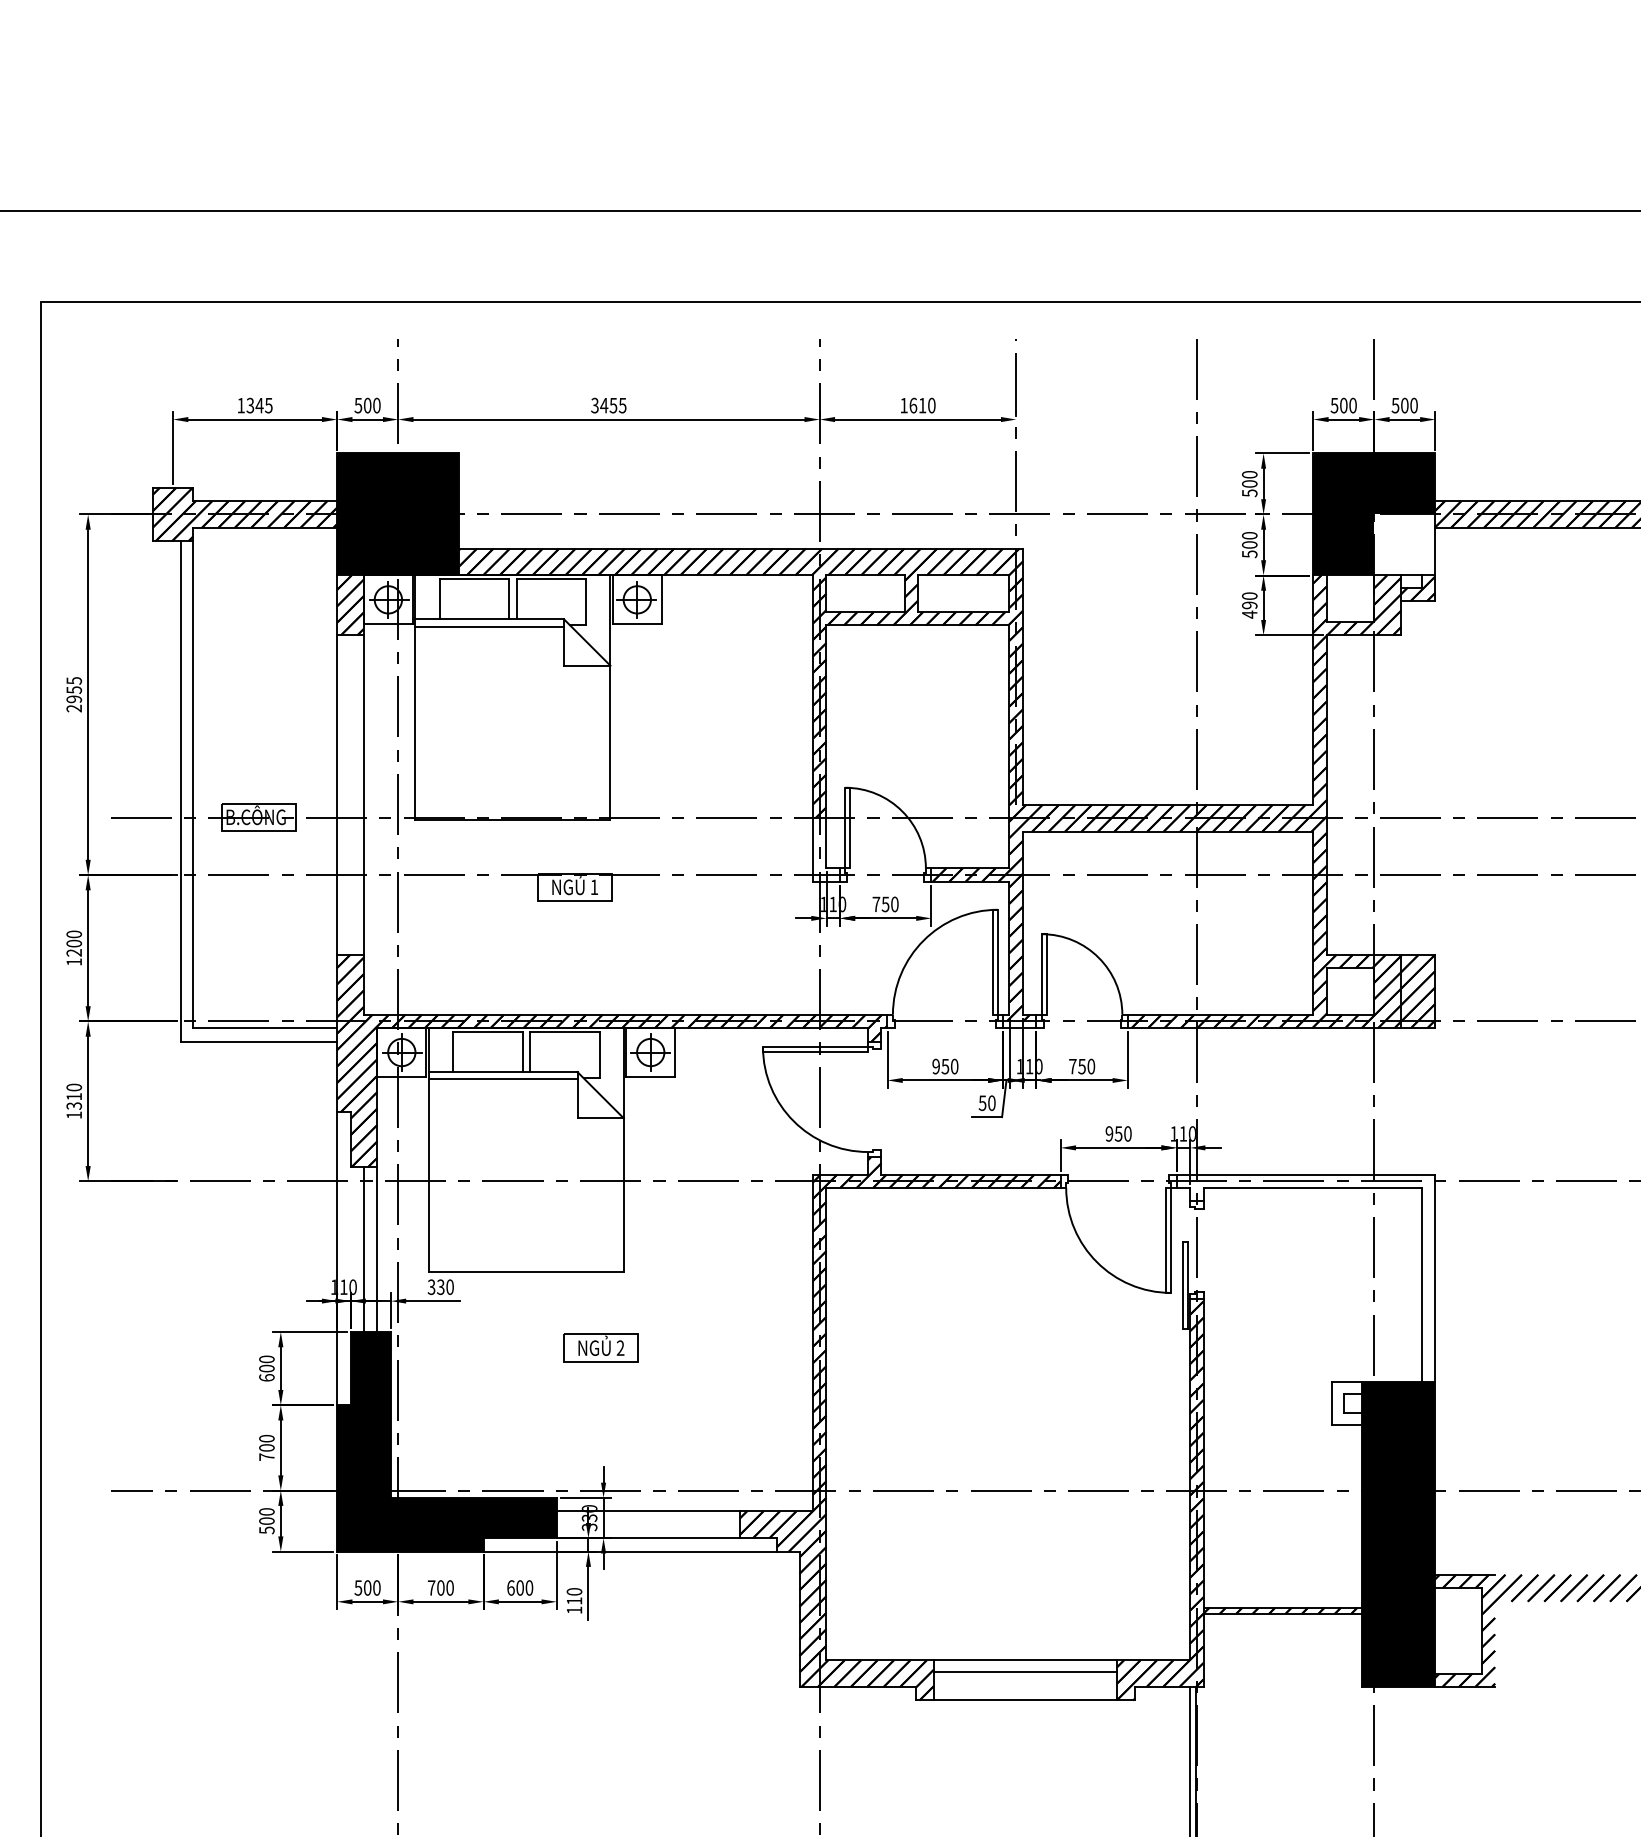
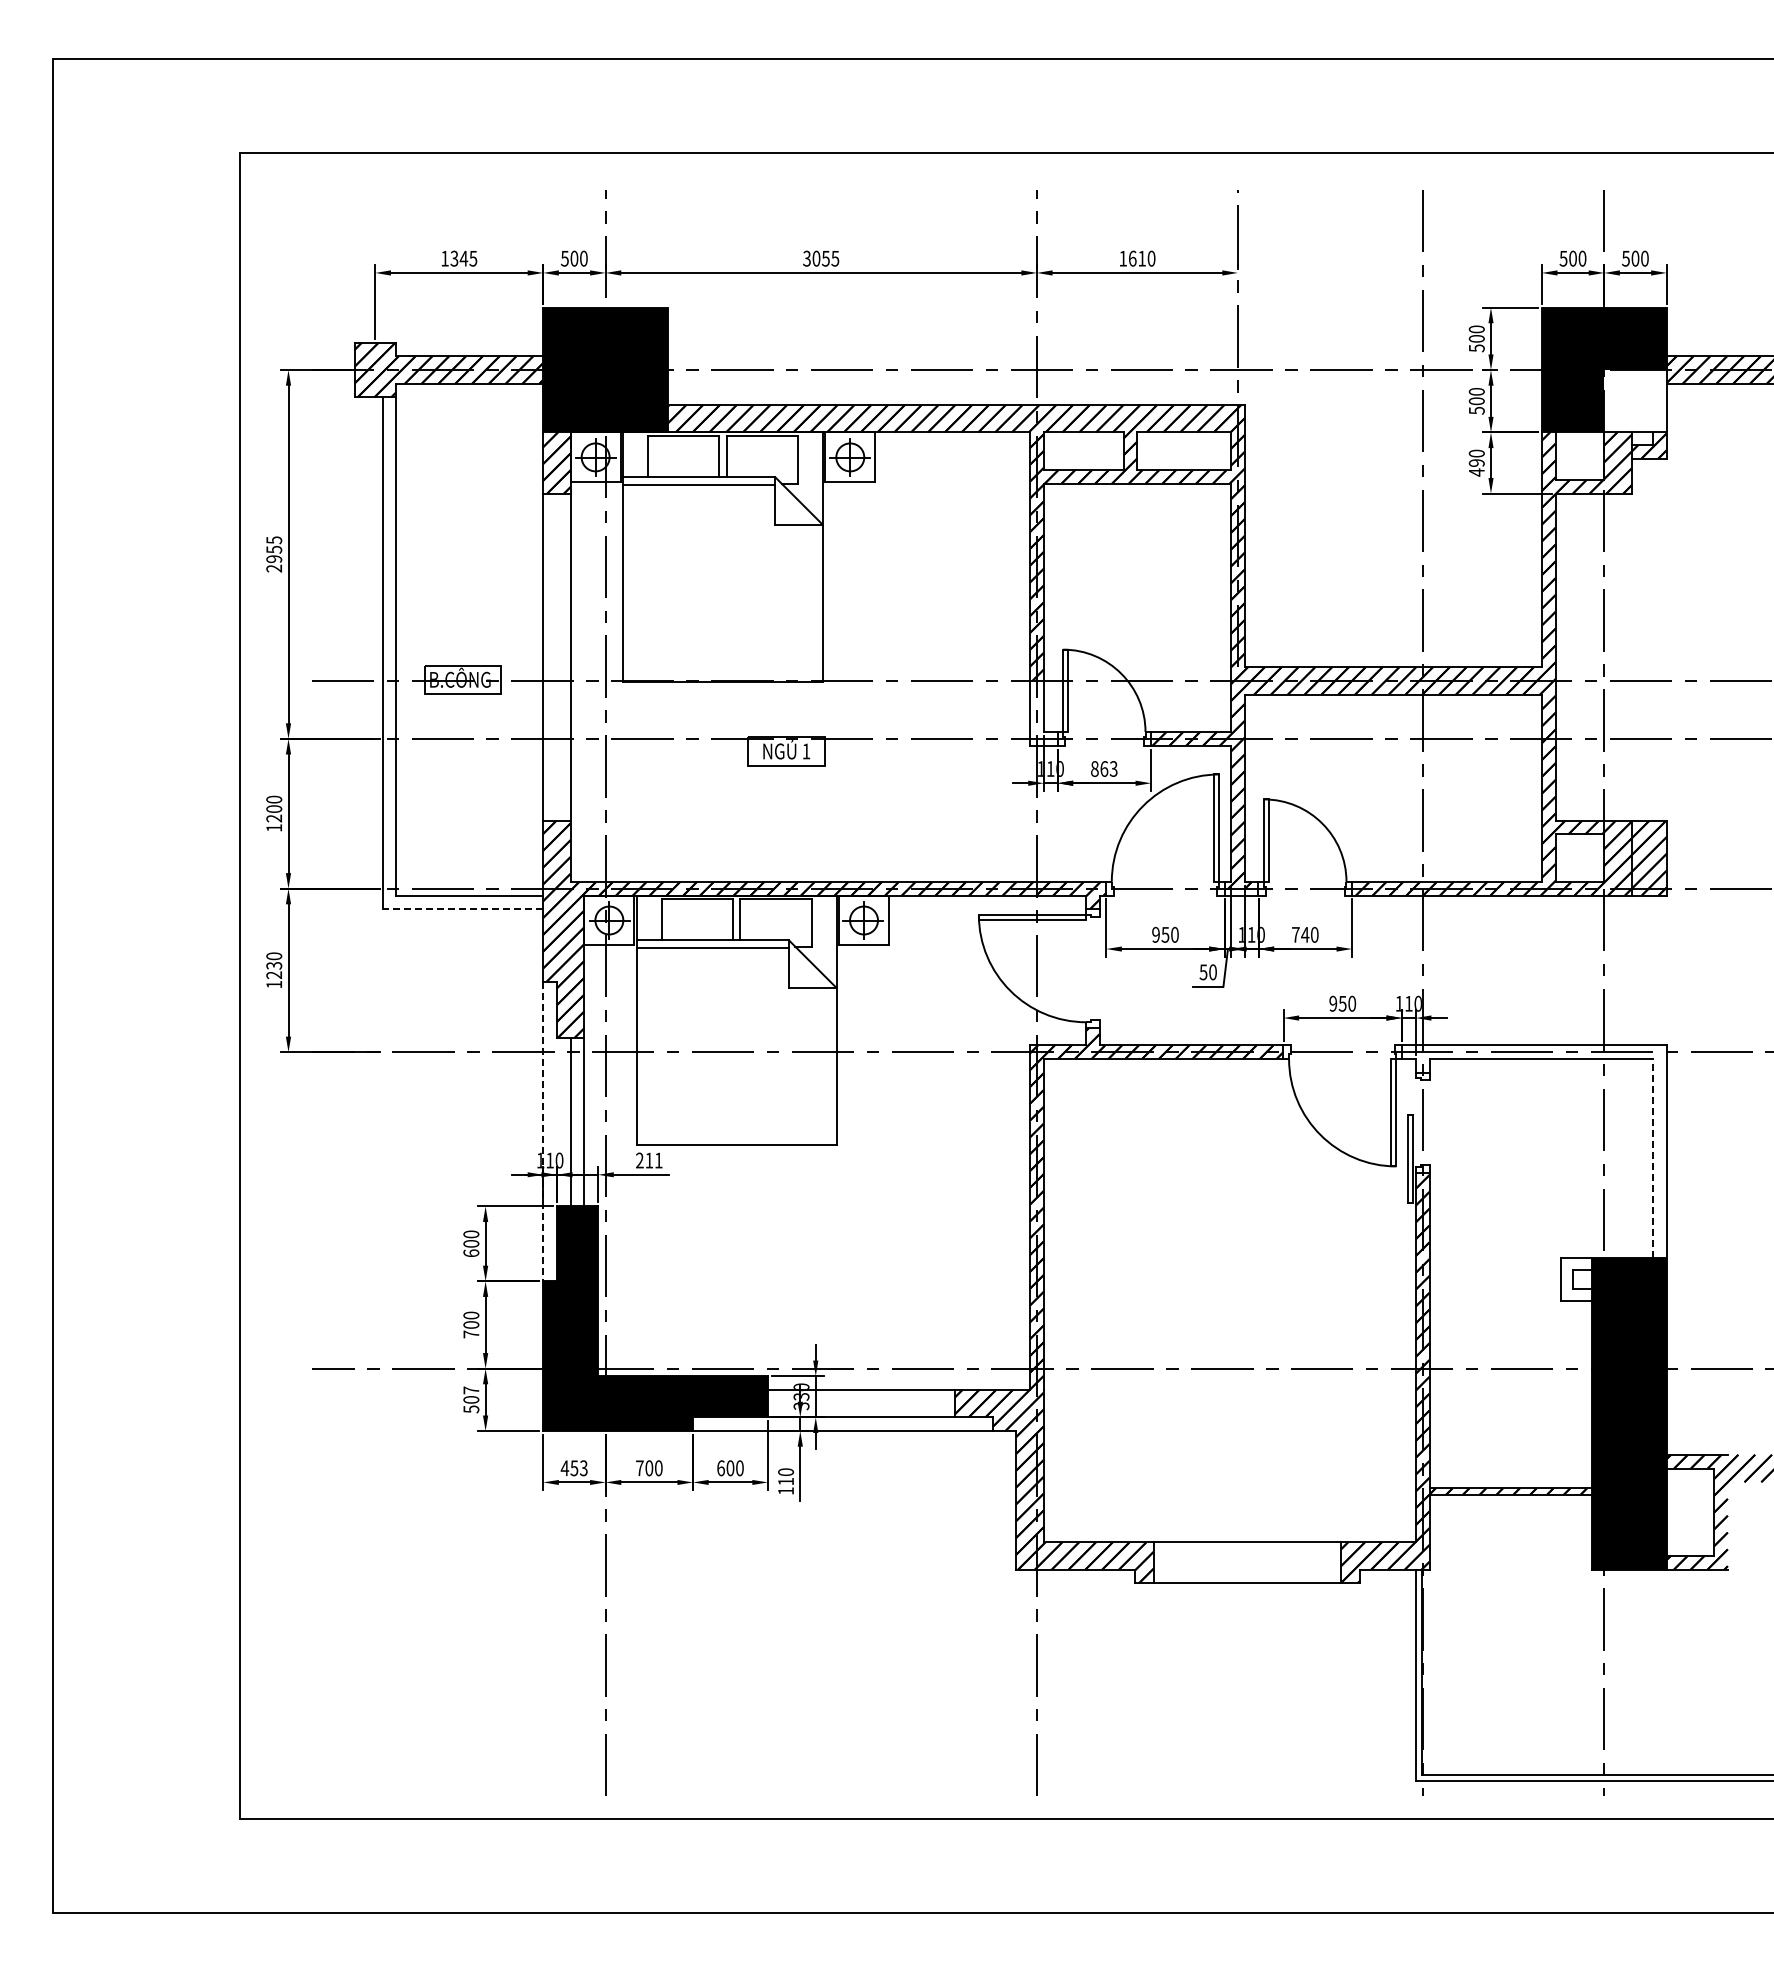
text: (604, 405) -> (816, 258), 3455 -> 3055
text: (885, 903) -> (1104, 768), 750 -> 863
line: (259, 1041) -> (463, 909), solid -> dashed
text: (1082, 1066) -> (1305, 934), 750 -> 740
text: (74, 1101) -> (274, 970), 1310 -> 1230
line: (337, 1258) -> (543, 1131), solid -> dashed
line: (1421, 1284) -> (1652, 1157), solid -> dashed
text: (440, 1287) -> (648, 1160), 330 -> 211
part: (600, 1347) -> (812, 1222), removed
text: (267, 1511) -> (471, 1390), 500 -> 507
text: (366, 1588) -> (573, 1468), 500 -> 453
line: (1024, 1672) -> (1246, 1554), removed

